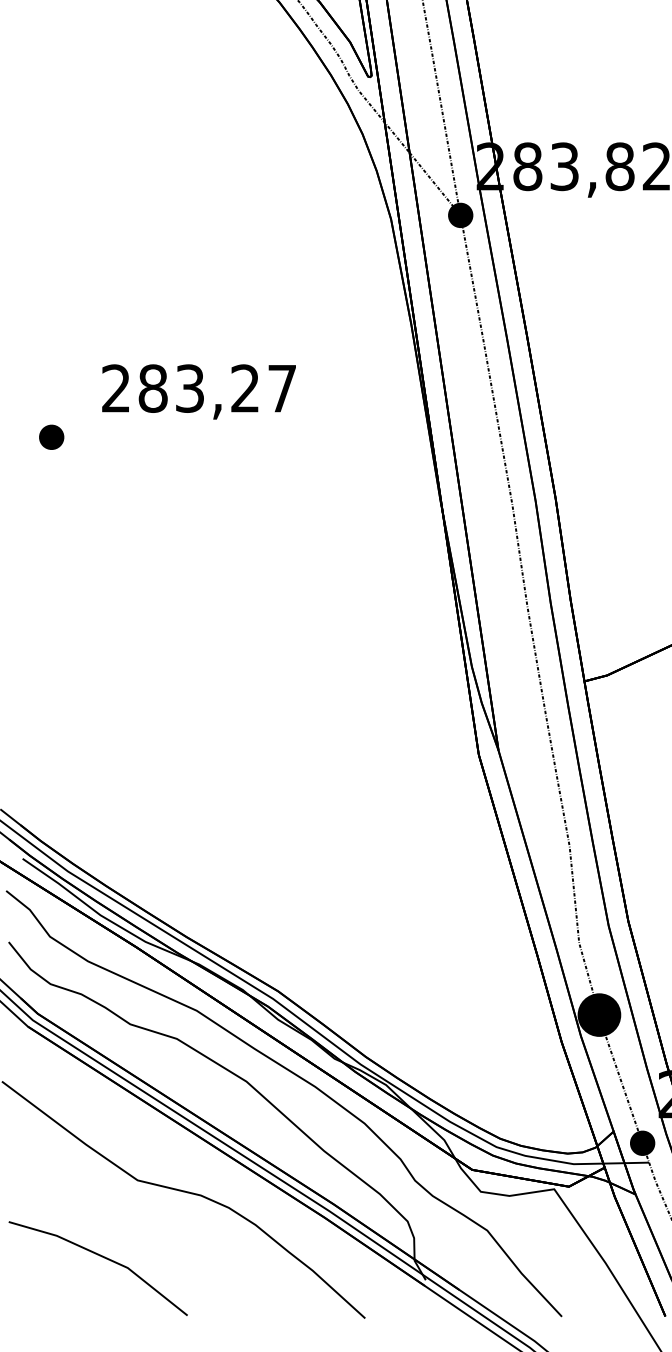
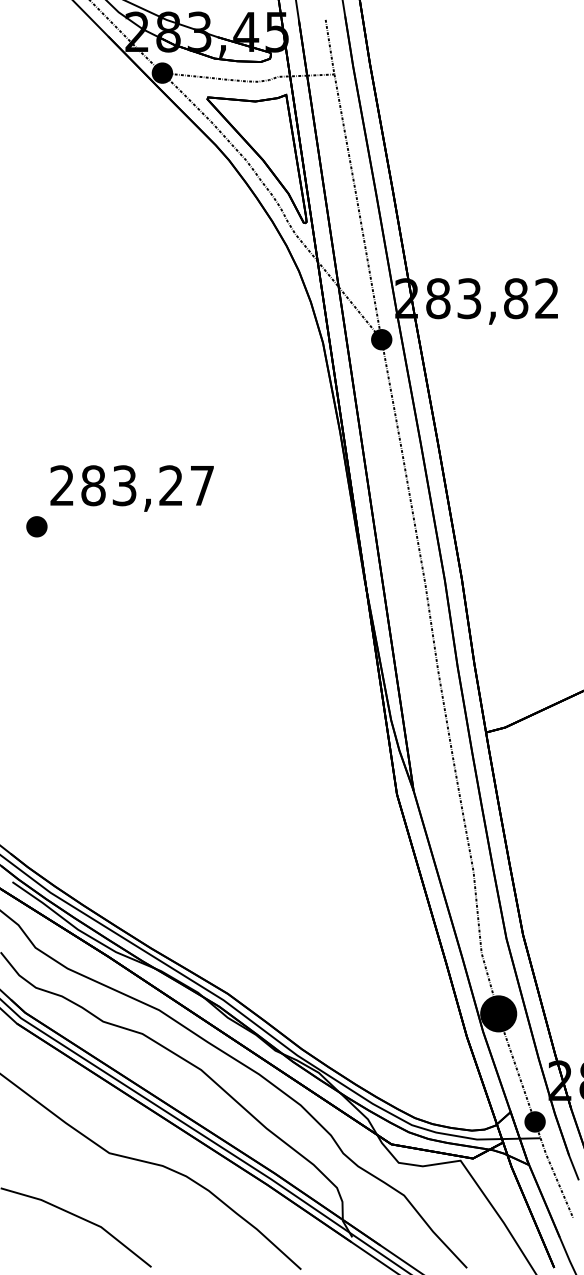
text: (198, 391) -> (131, 488), moved

